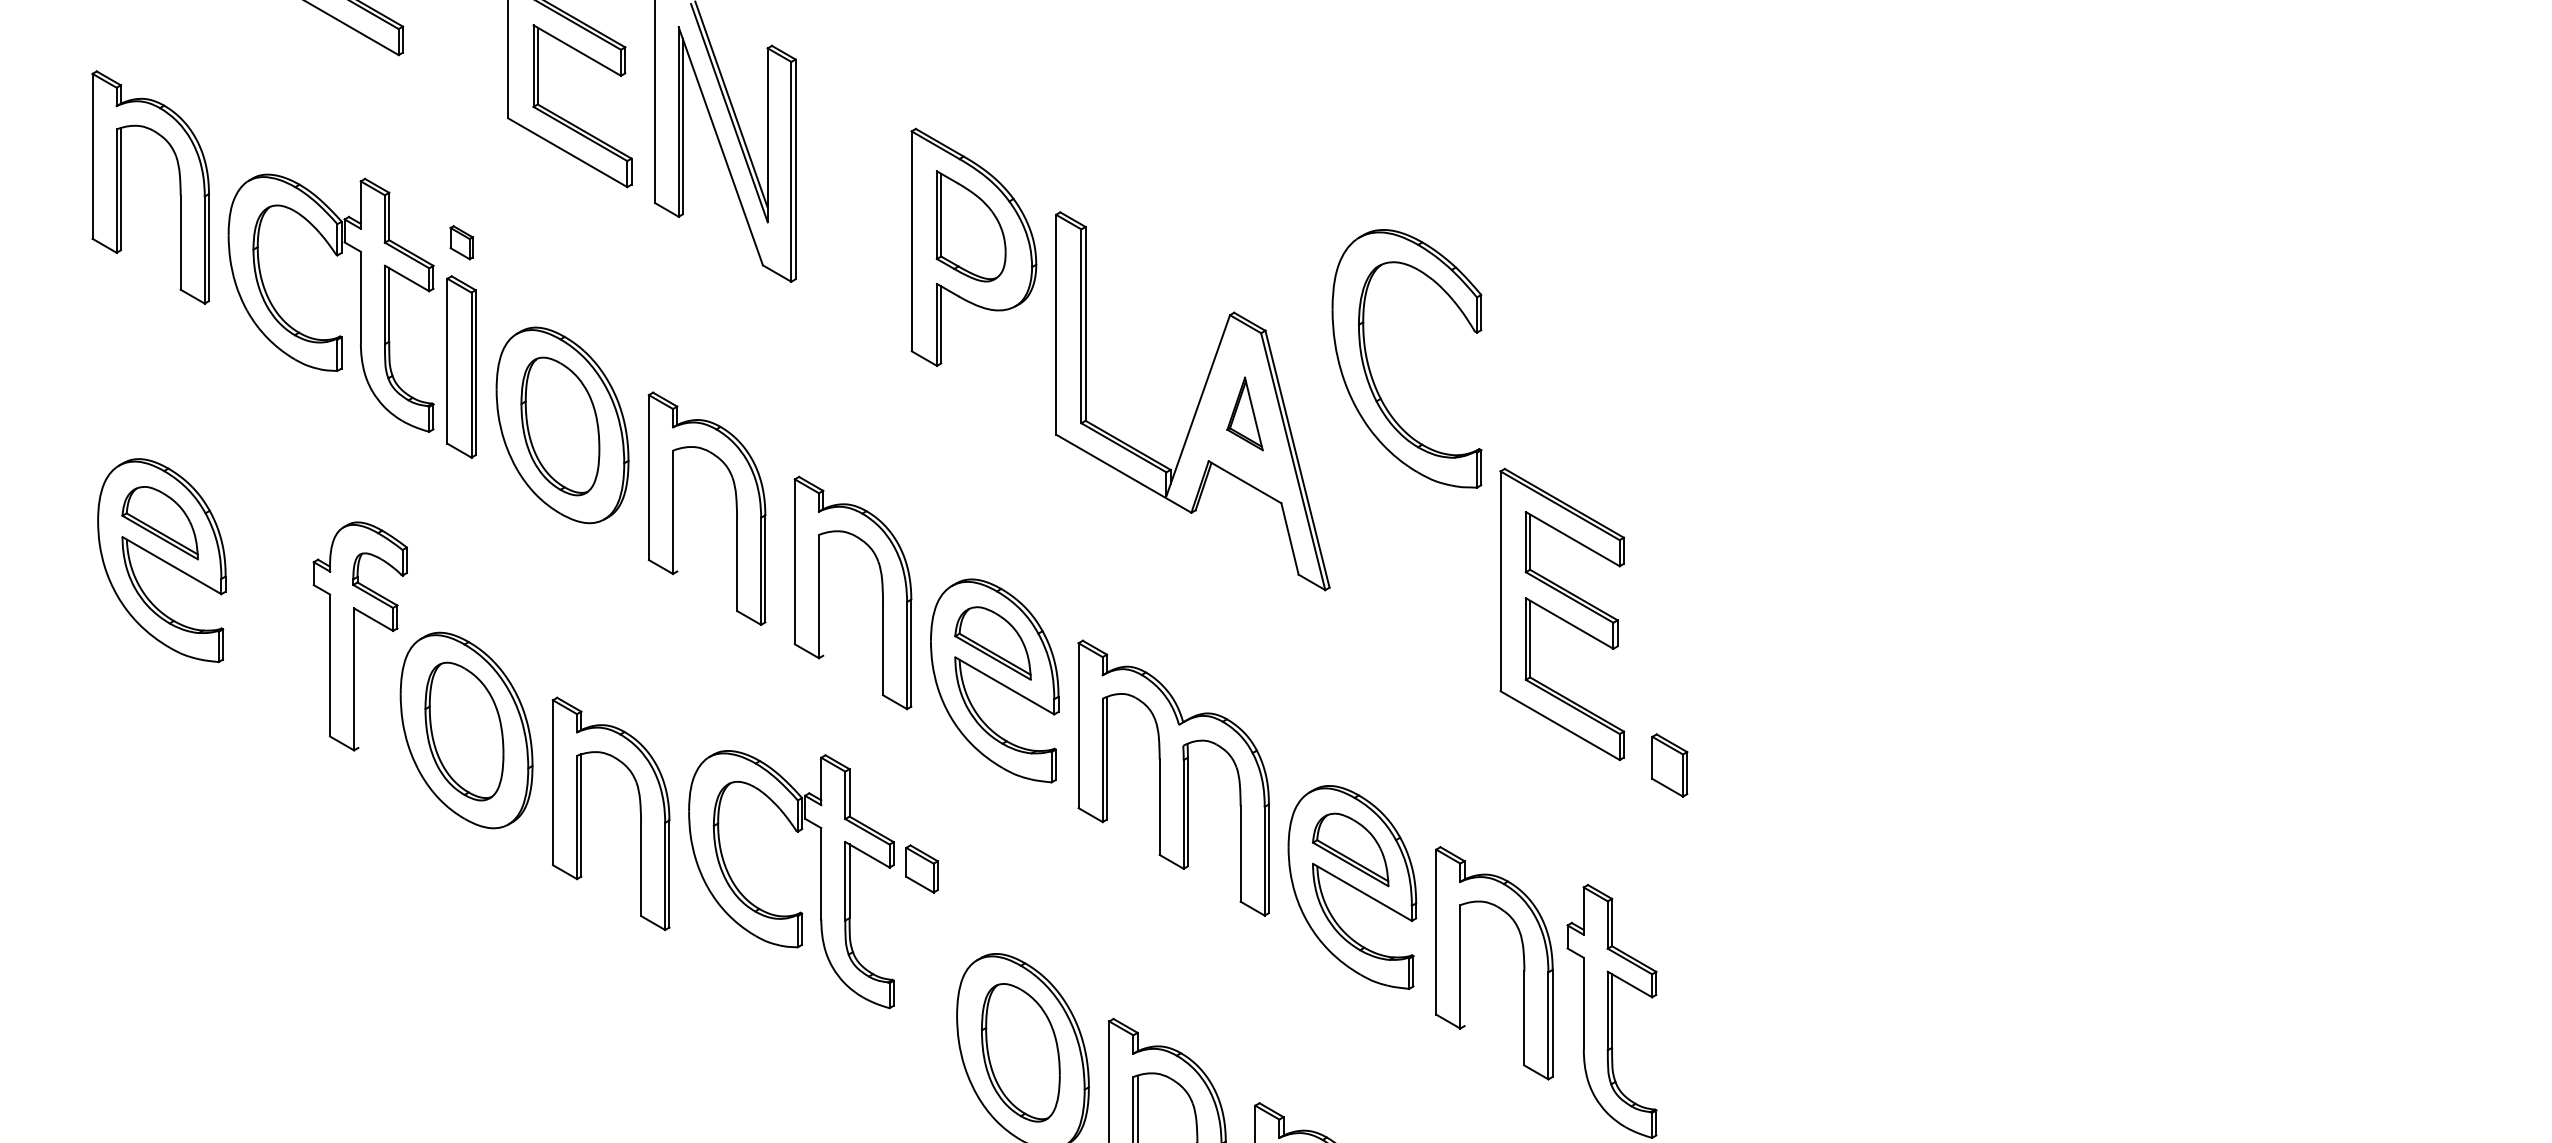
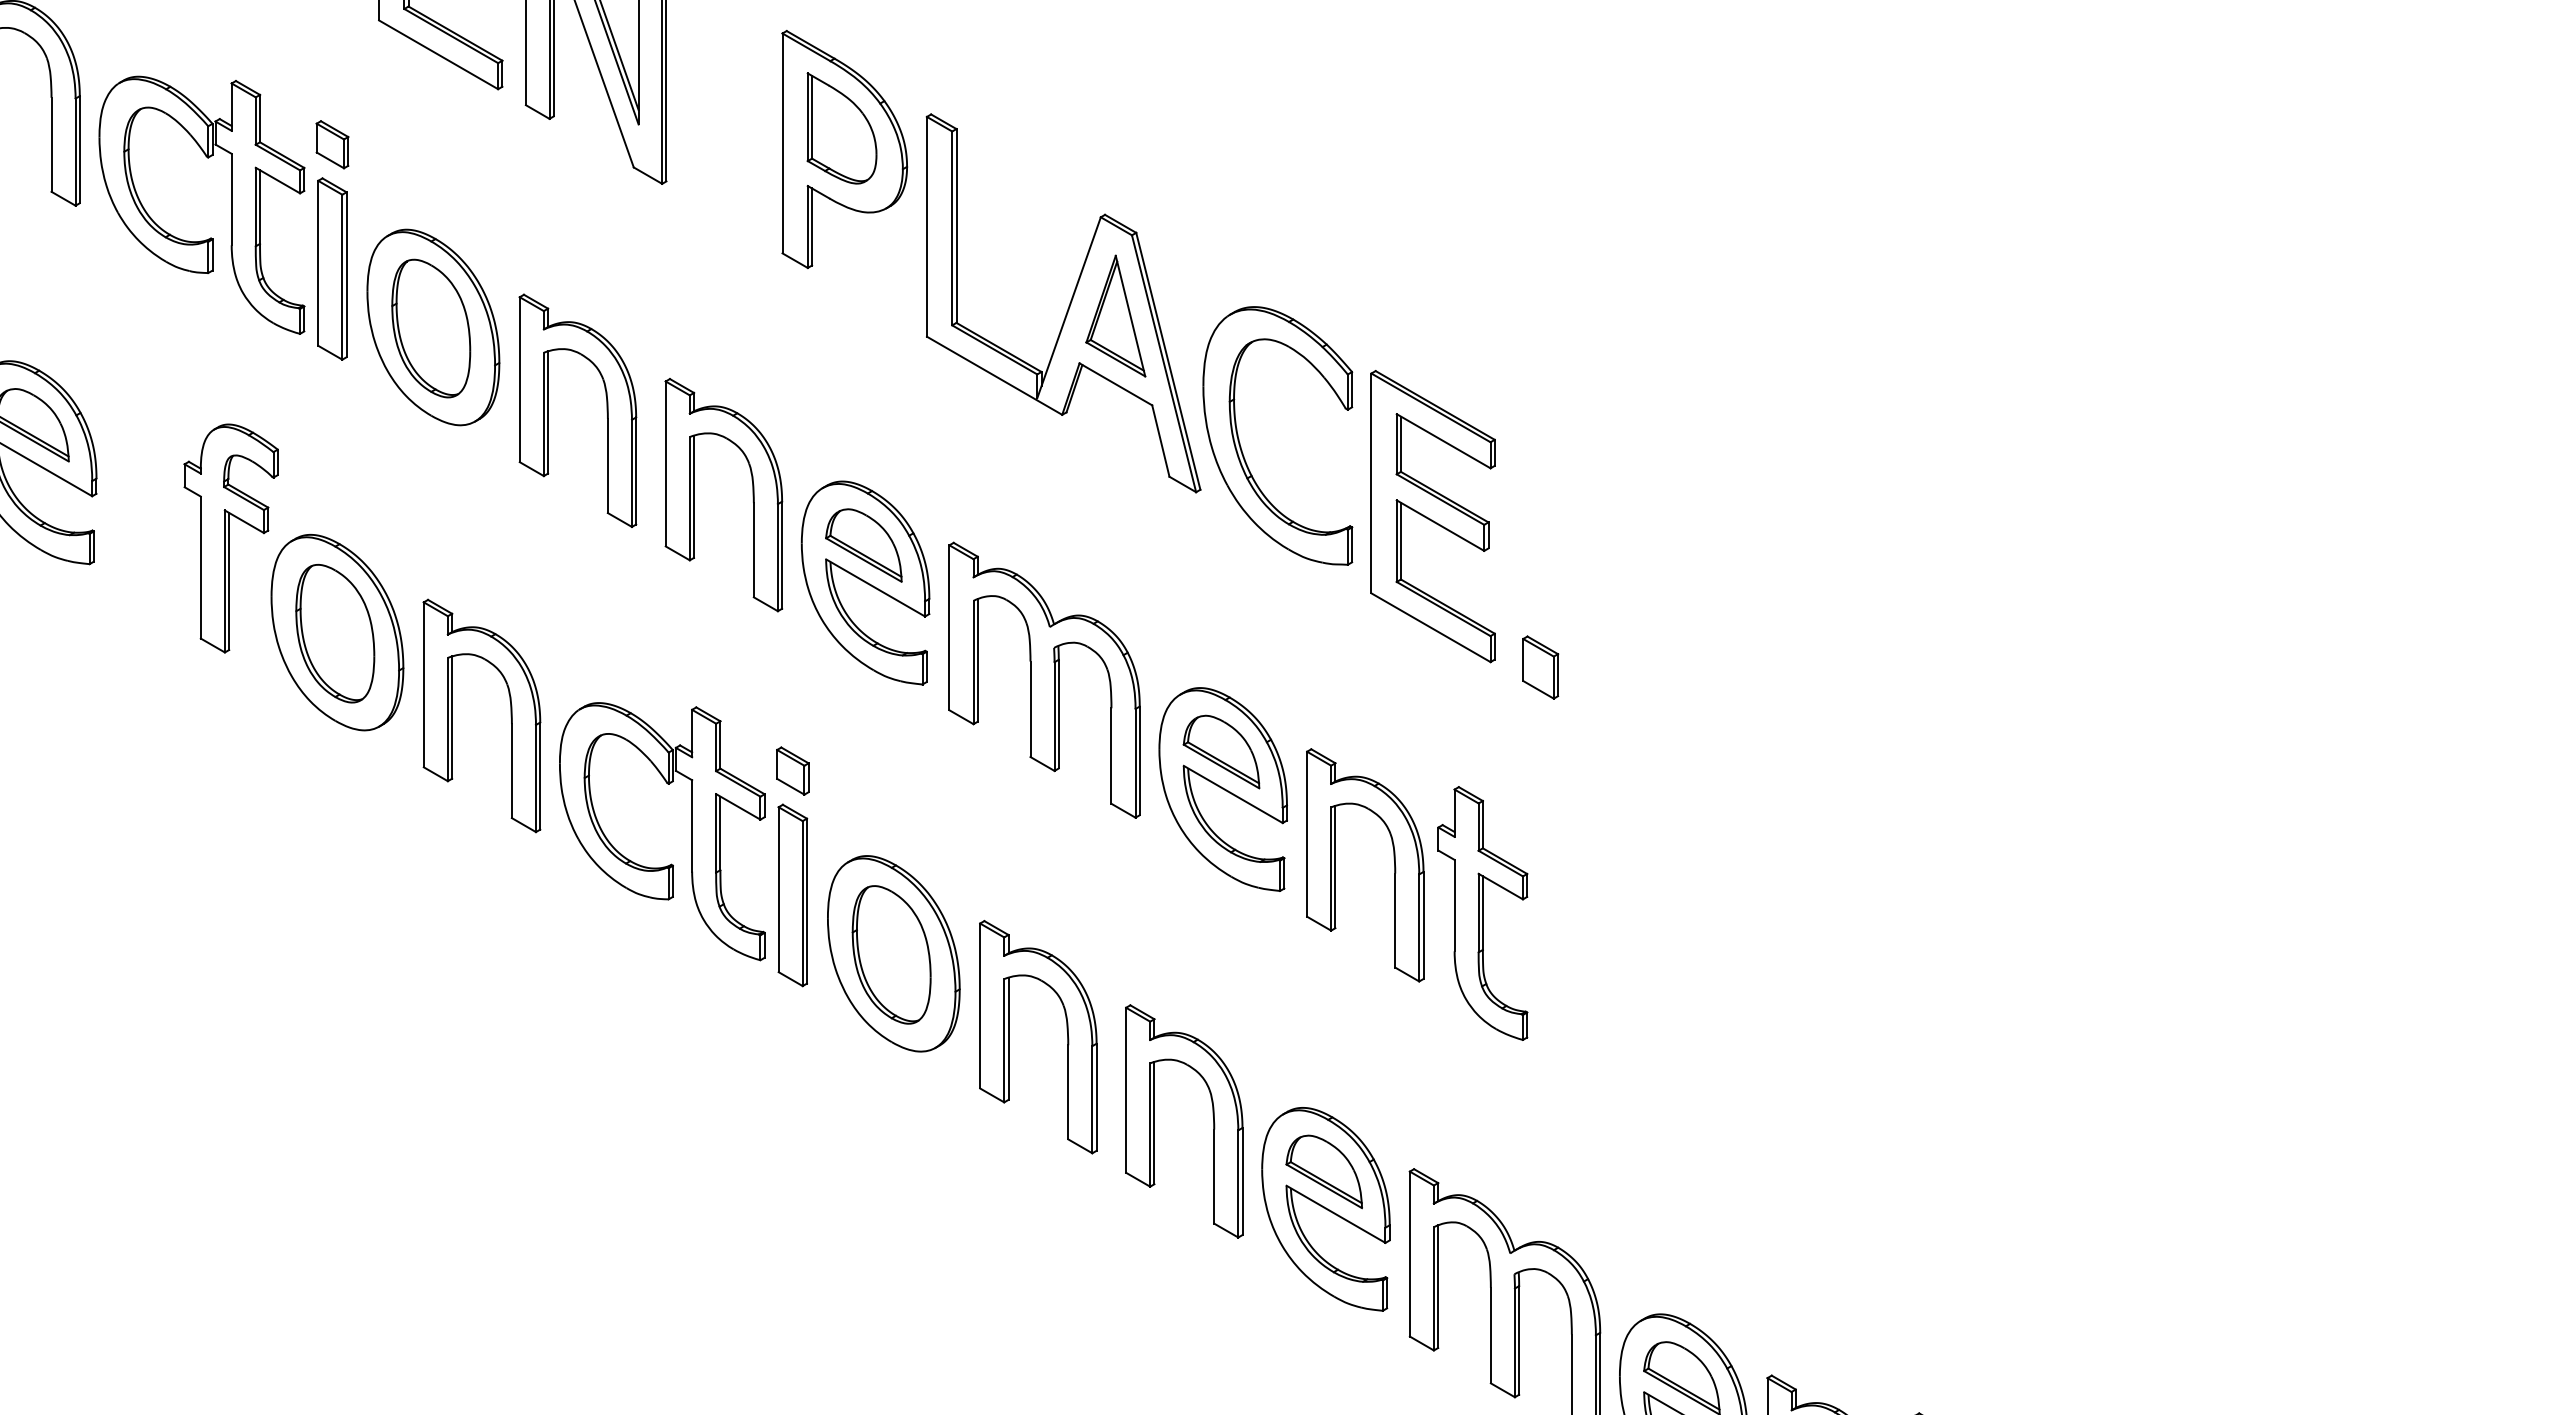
part: (461, 242) -> (332, 144), size x1.43
part: (1370, 369) -> (1241, 446), moved
part: (1244, 413) -> (1115, 315), size x1.67
line: (677, 510) -> (548, 412), added
line: (823, 594) -> (694, 496), added
line: (358, 679) -> (229, 581), added
part: (820, 879) -> (691, 831), moved
line: (1464, 964) -> (1335, 866), added
part: (921, 993) -> (792, 895), added

